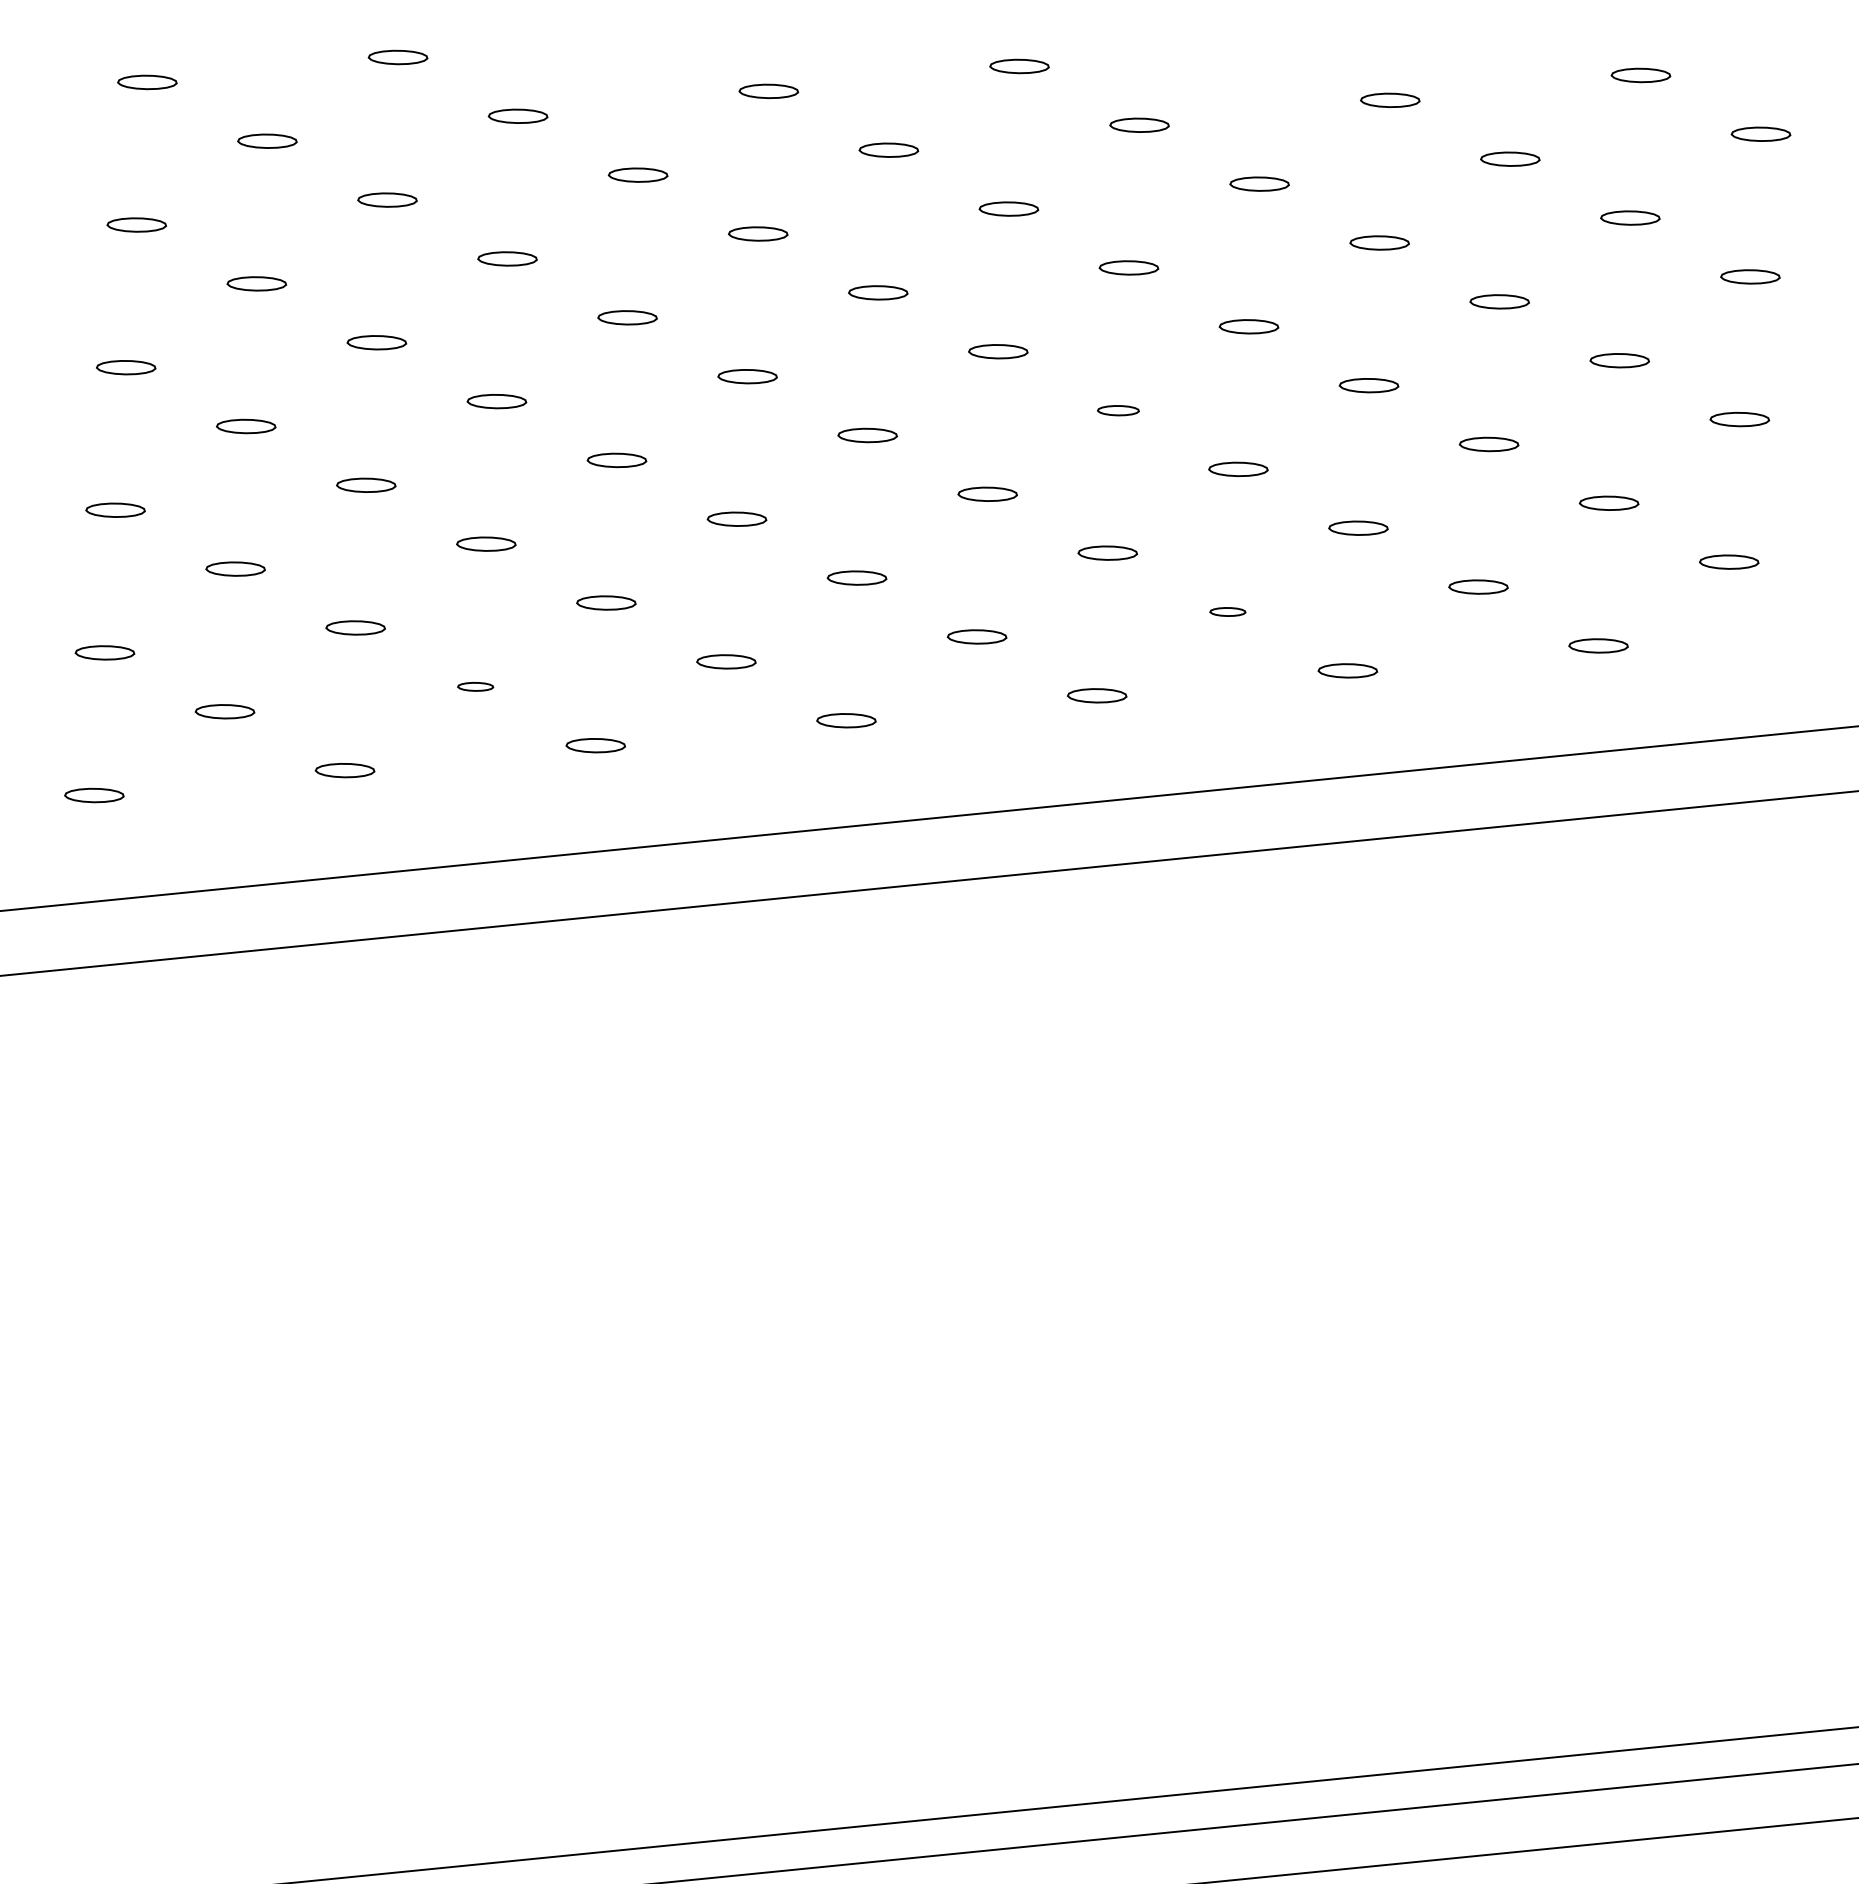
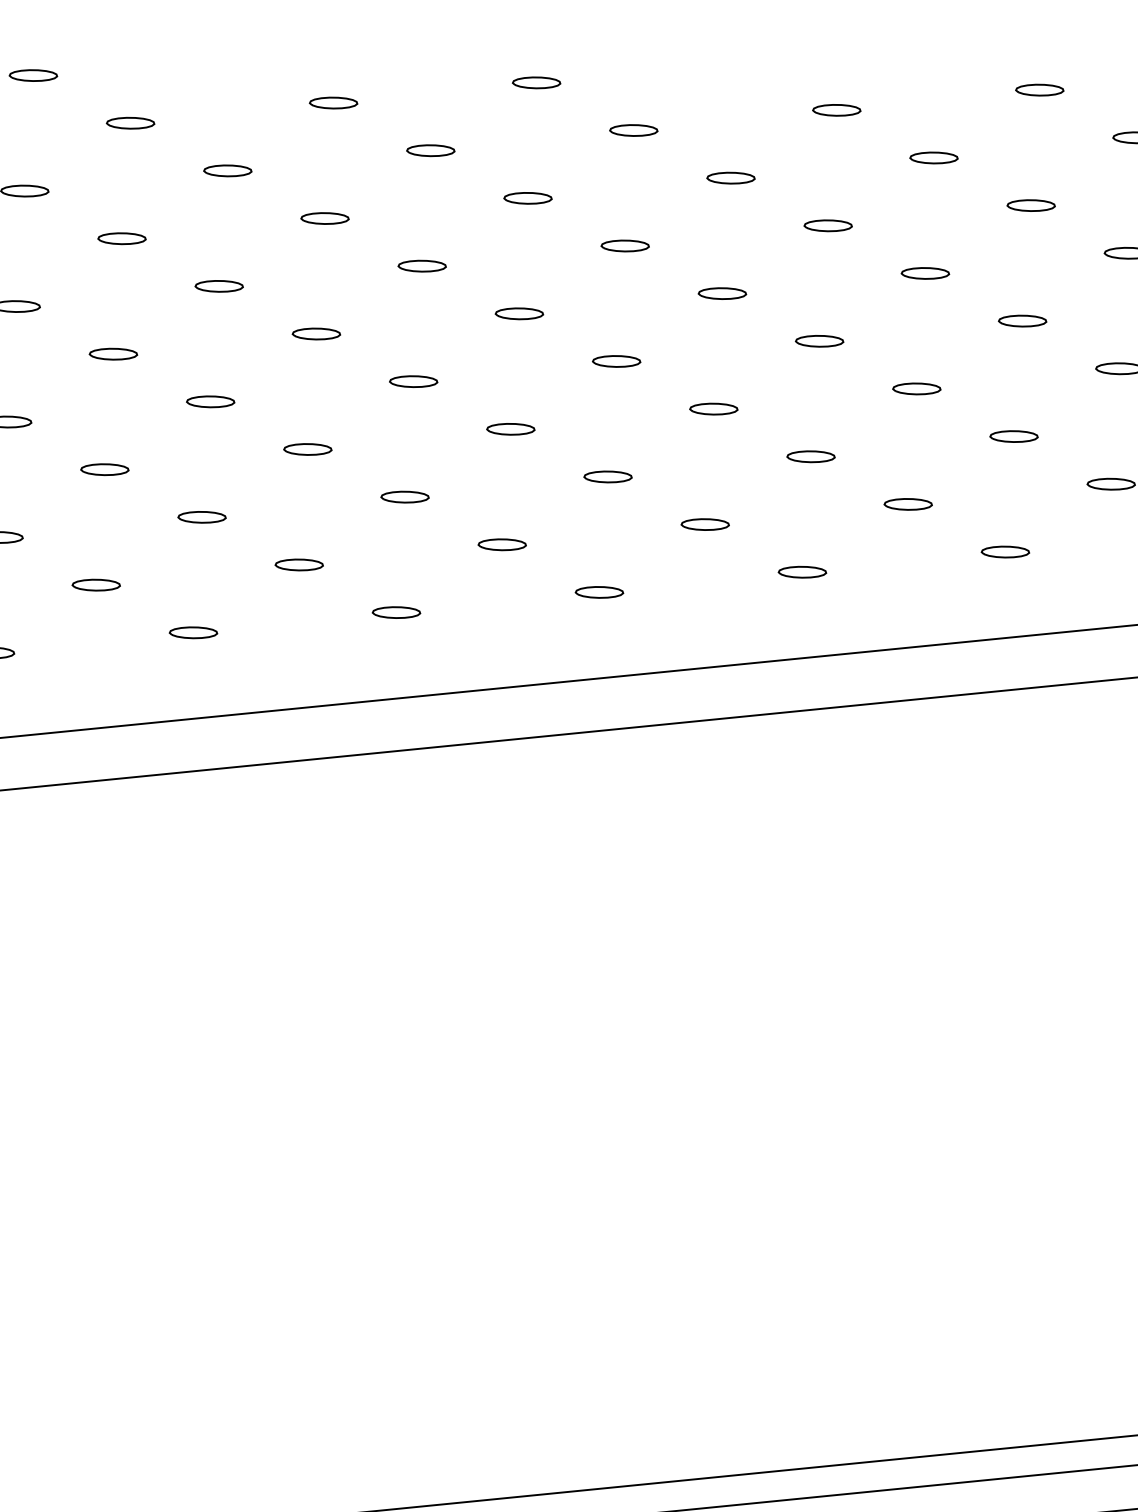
part: (1118, 410) -> (616, 361), size x1.43
part: (1227, 611) -> (705, 524), size x1.67
part: (475, 686) -> (96, 584), size x1.67

